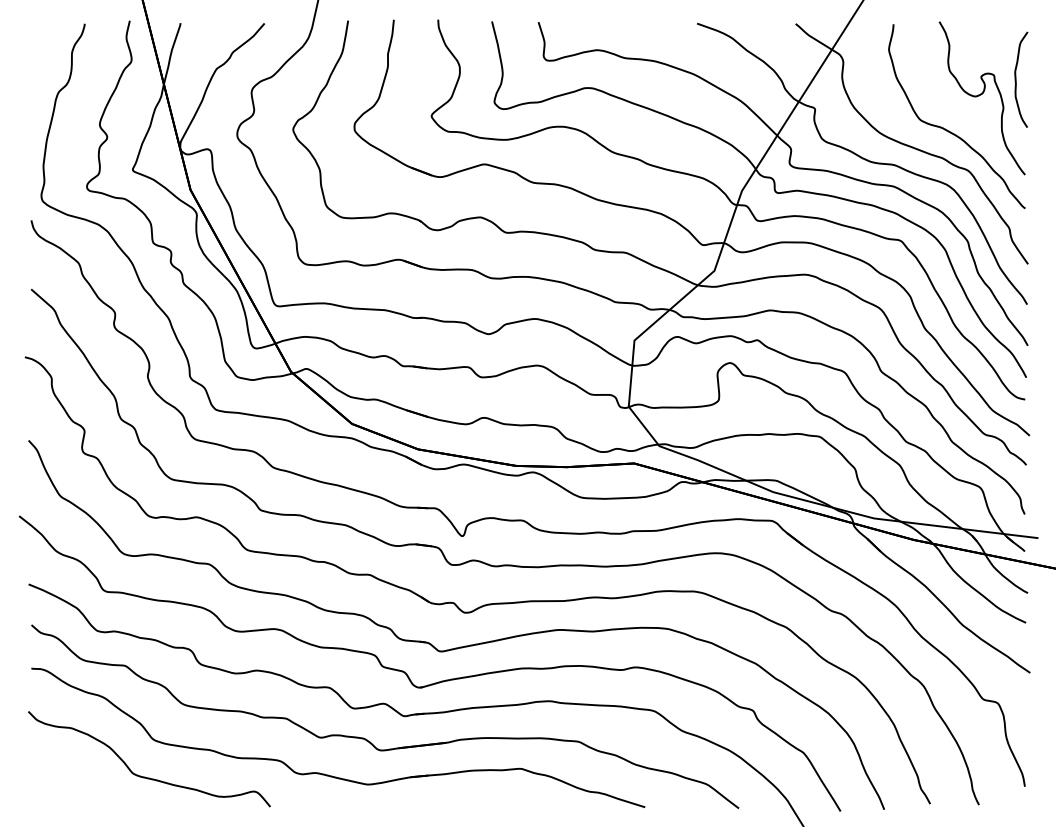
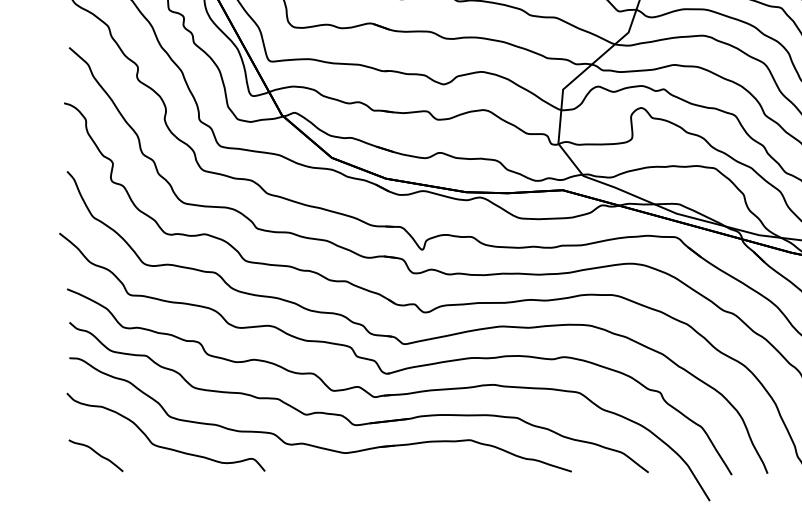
curve: (64, 785) -> (96, 453), added

